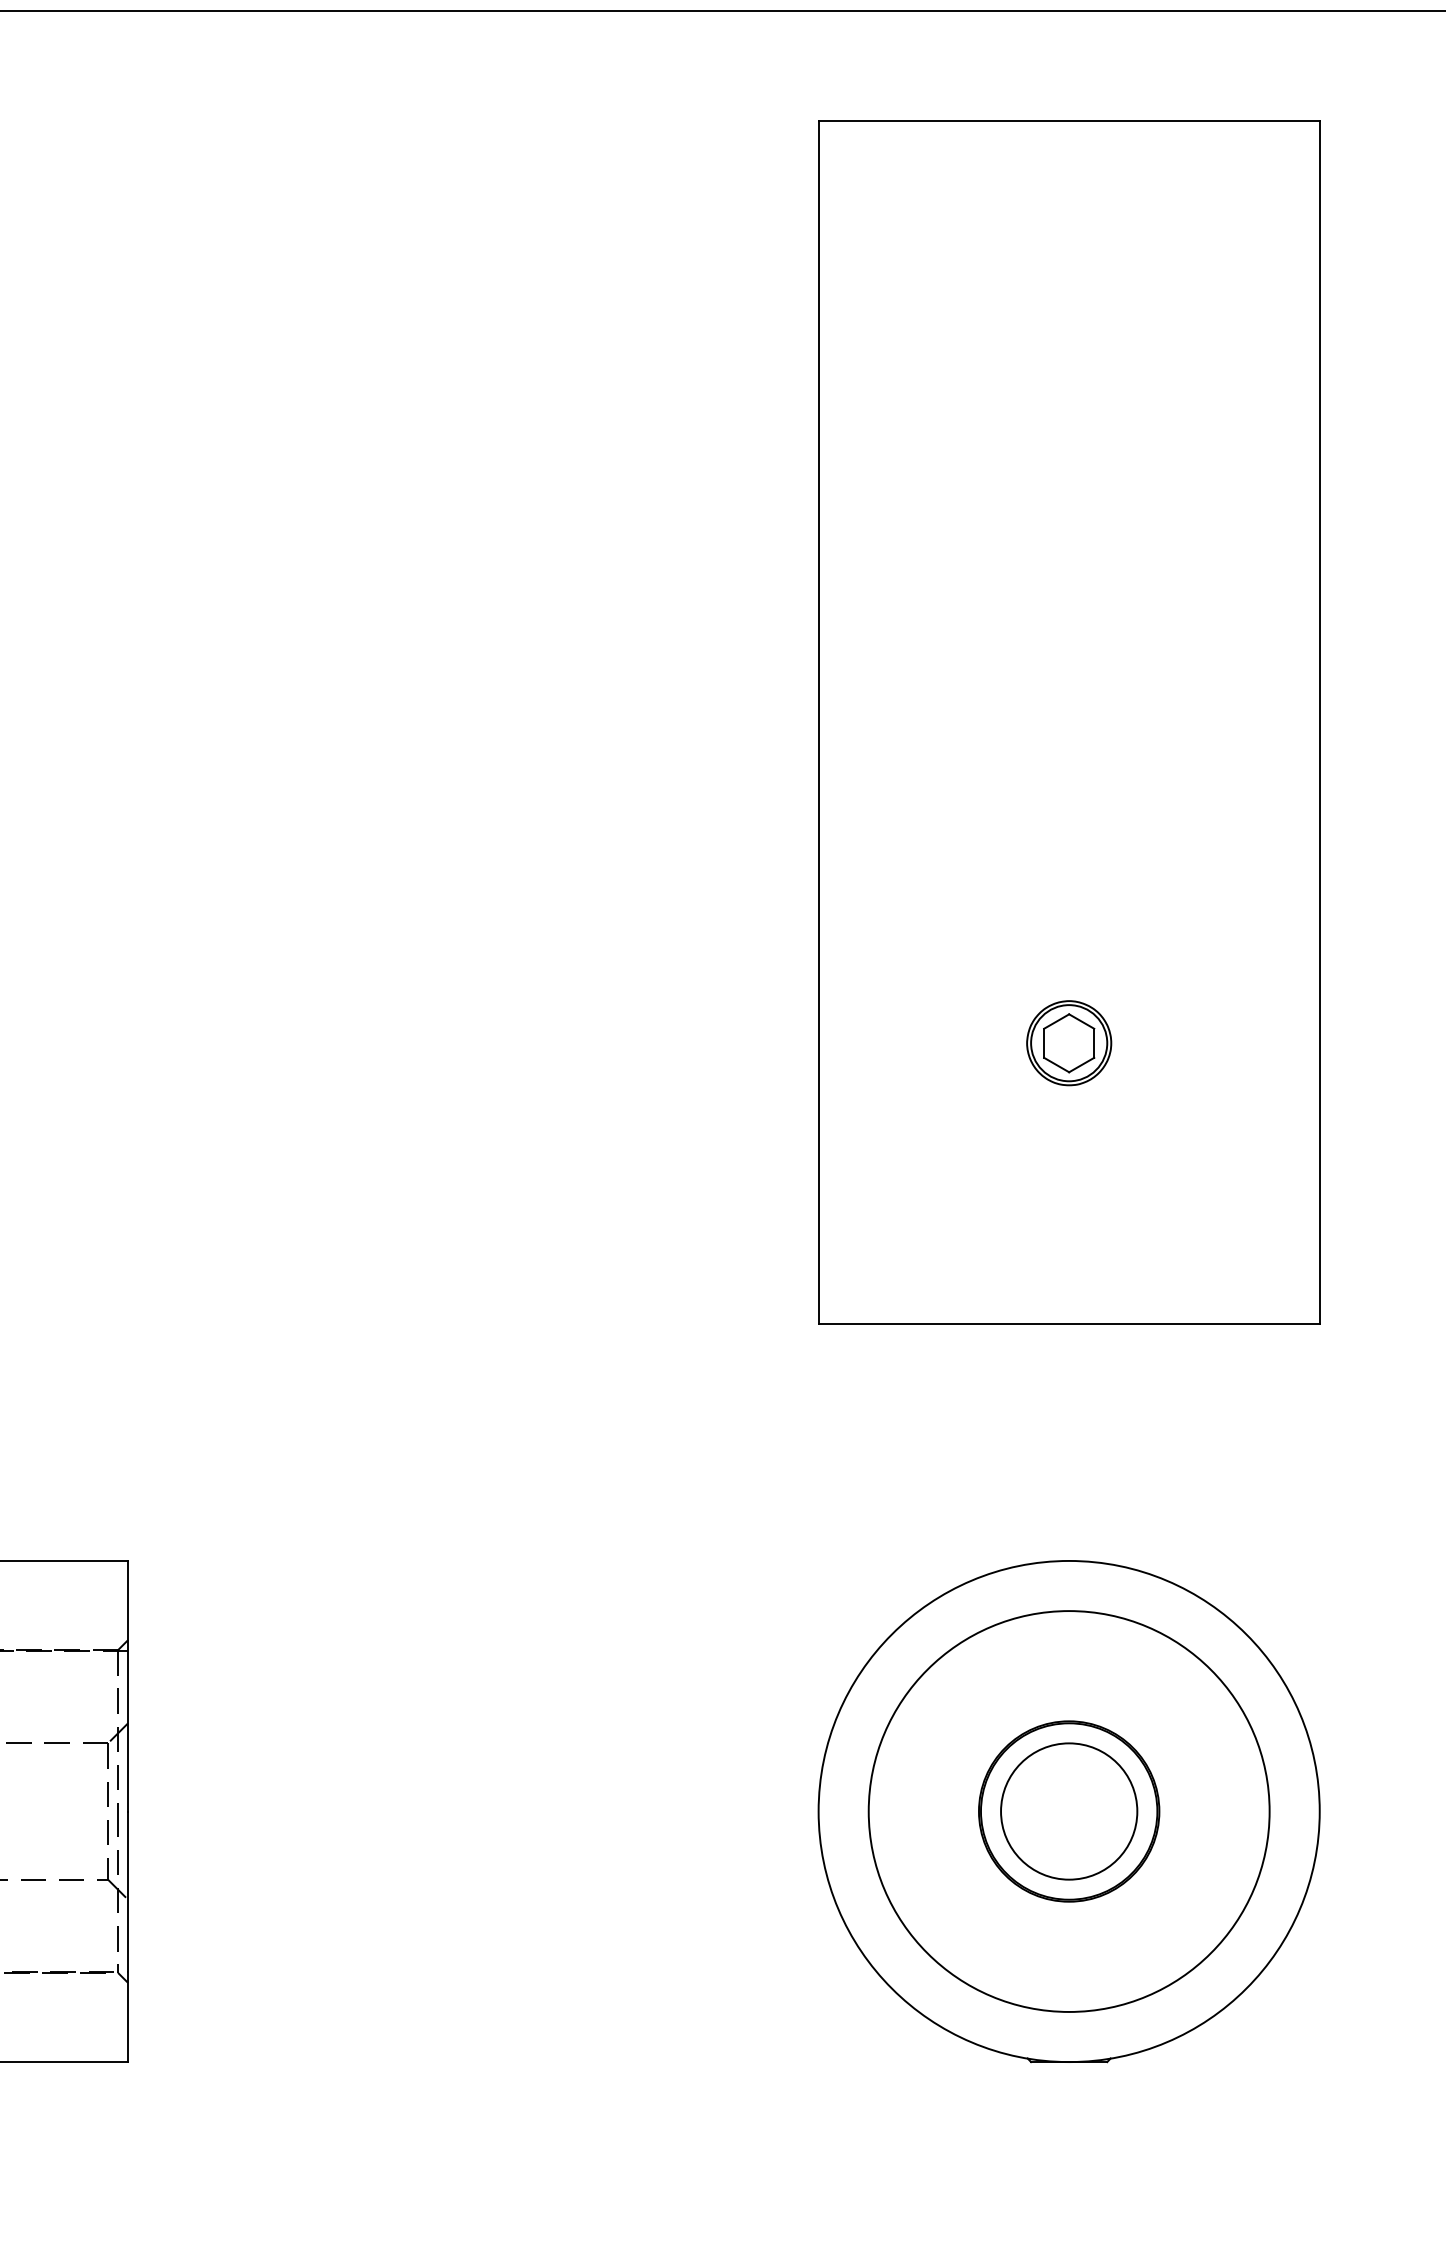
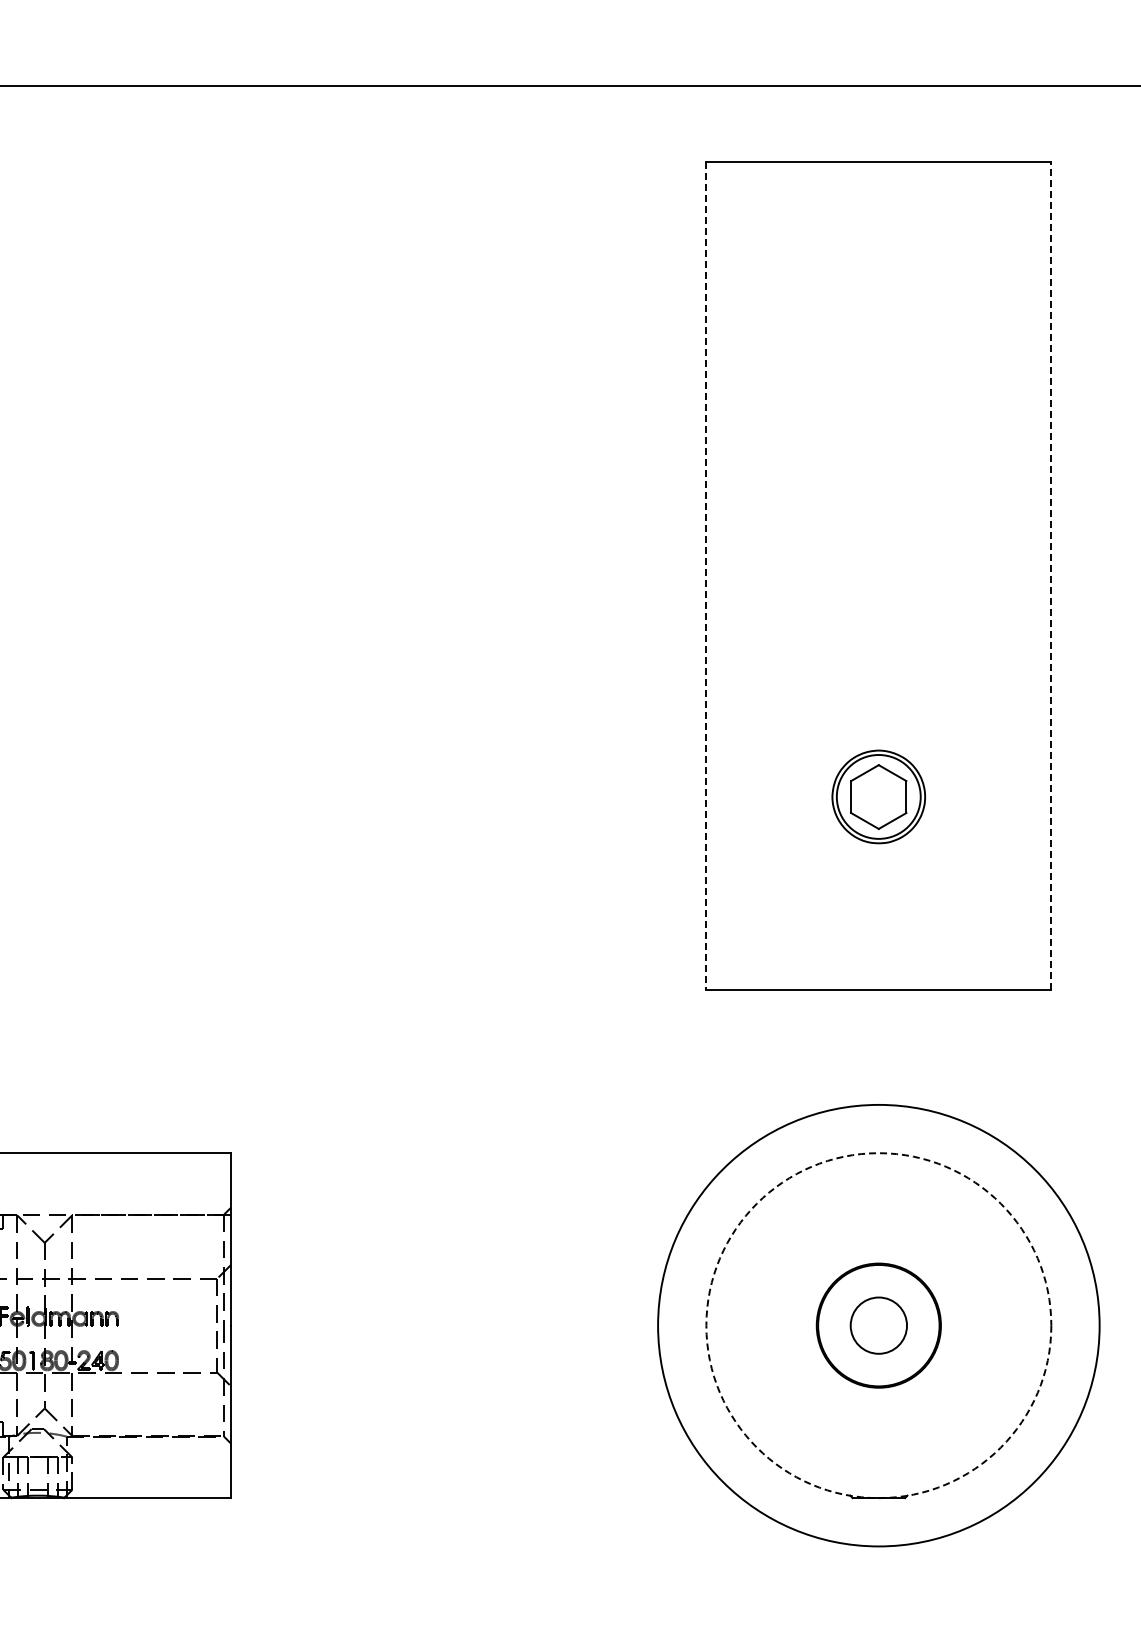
line: (818, 723) -> (706, 576), solid -> dashed
line: (1319, 723) -> (1051, 576), solid -> dashed
part: (1068, 1042) -> (878, 796), size x1.6
circle: (1068, 1811) -> (878, 1325), size x0.6
circle: (1068, 1811) -> (878, 1325), size x1.6
circle: (1068, 1811) -> (878, 1325), solid -> dashed

